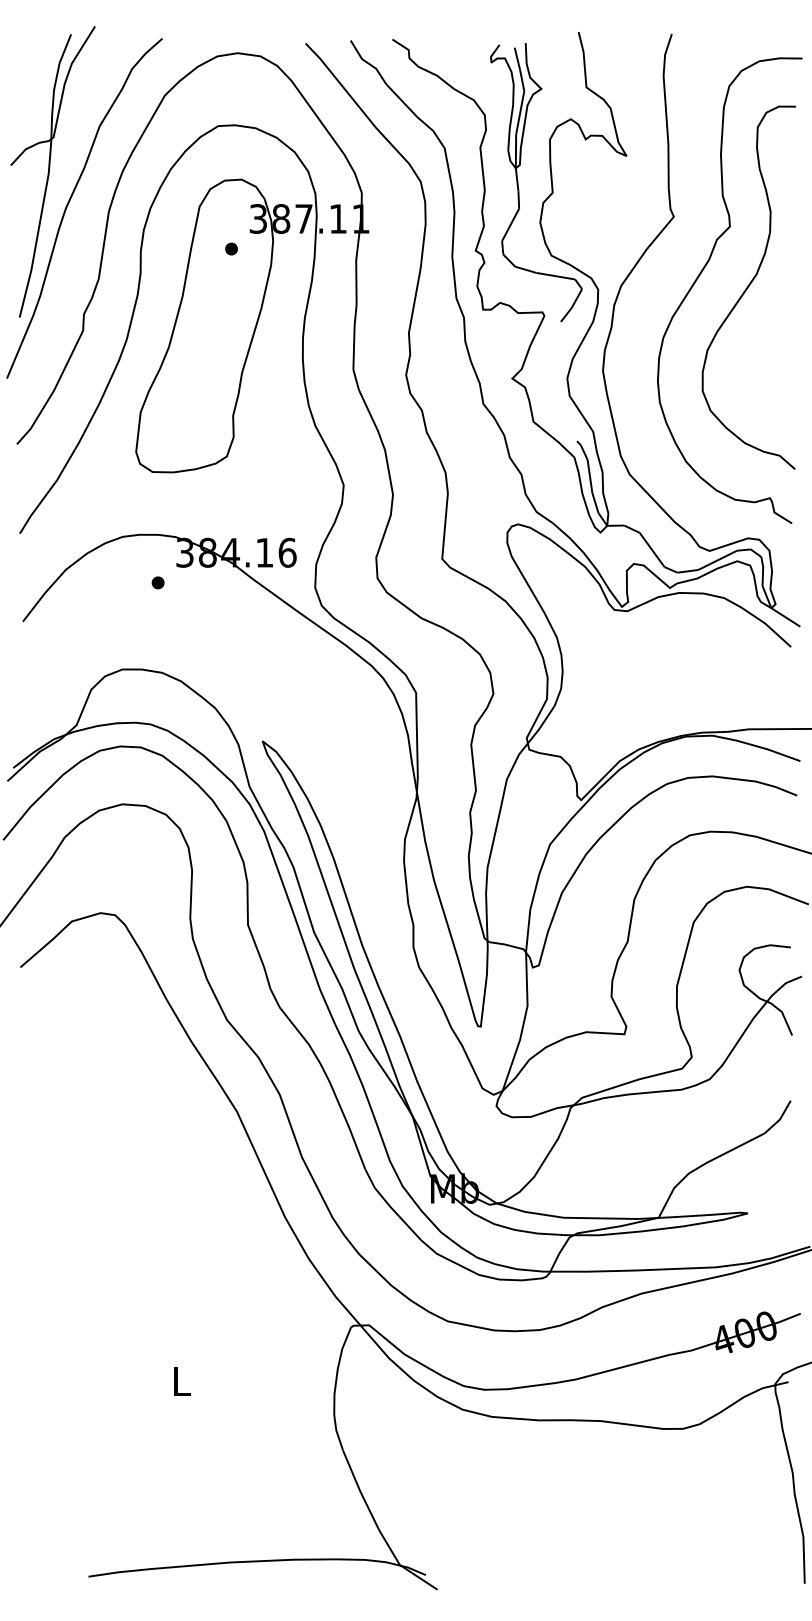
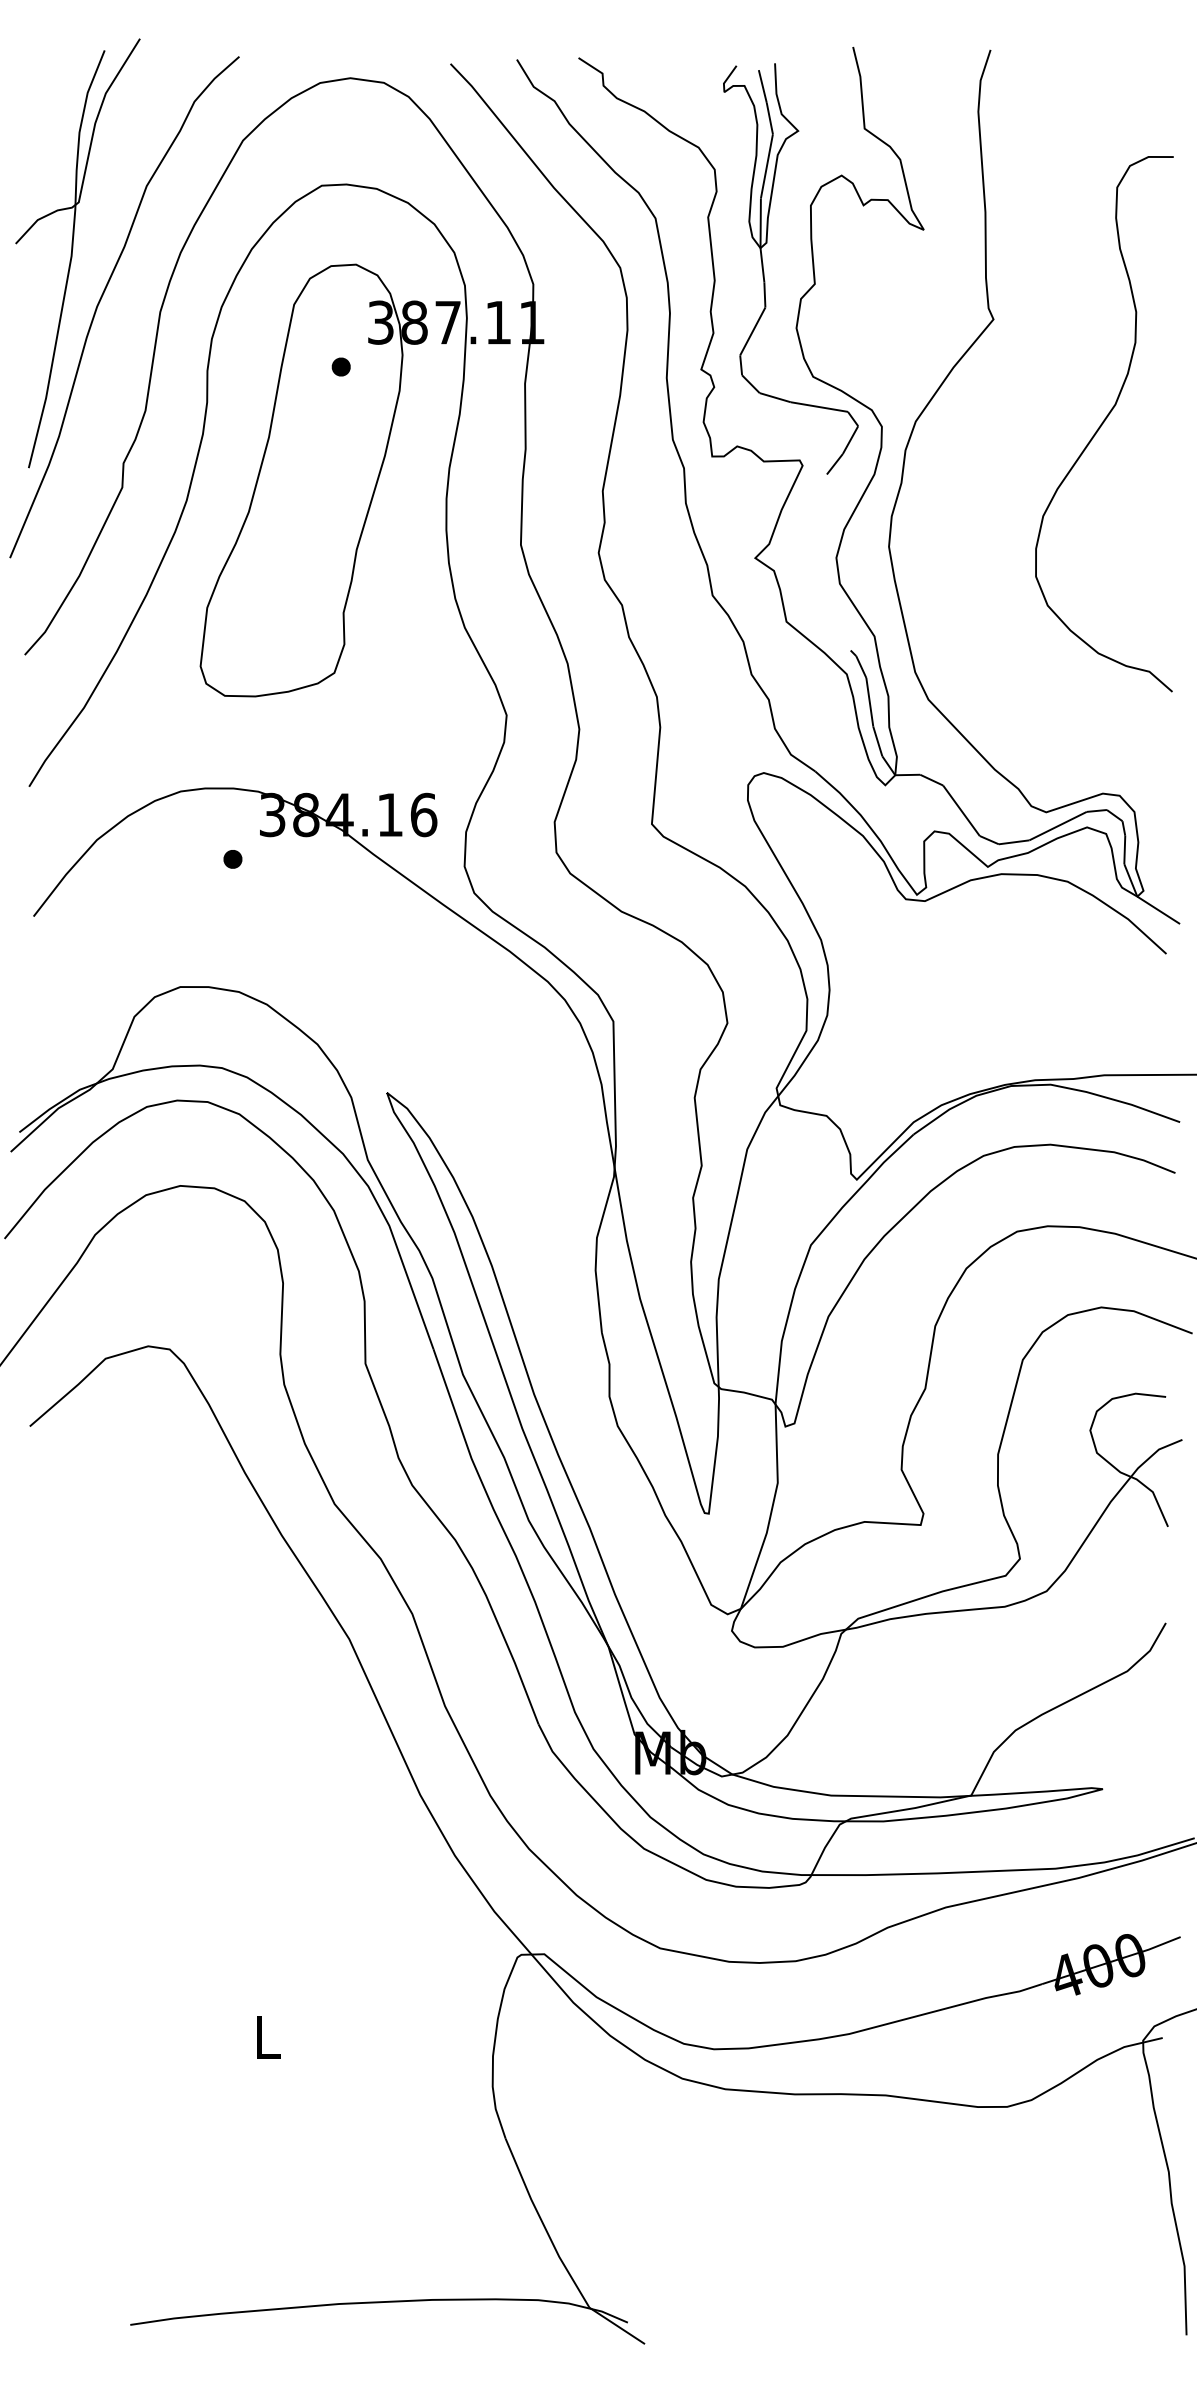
curve: (702, 272) -> (1035, 401), removed

